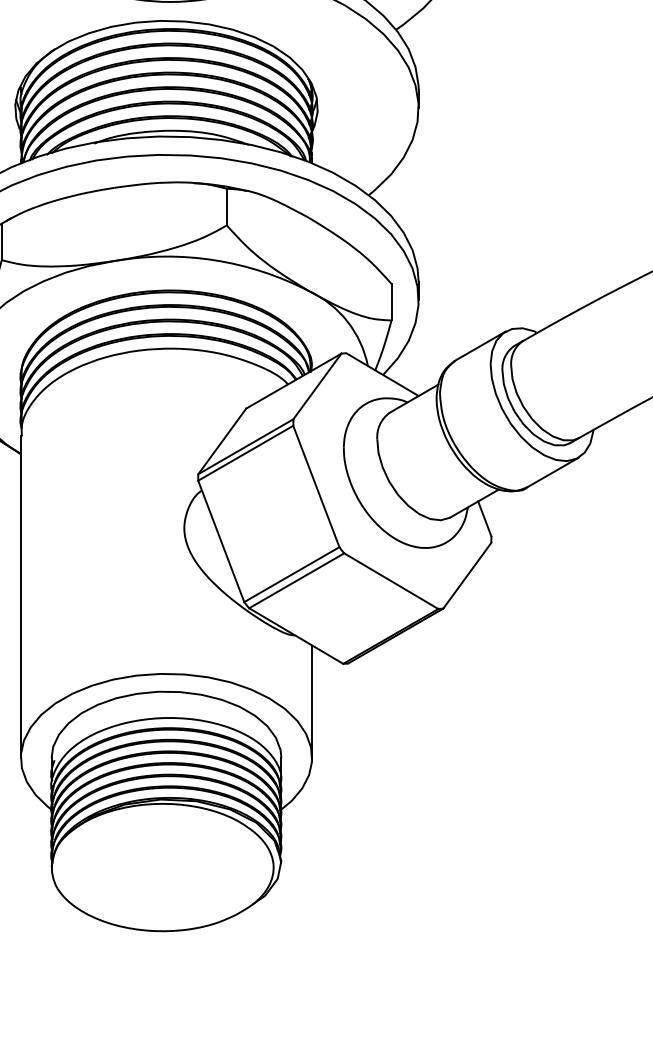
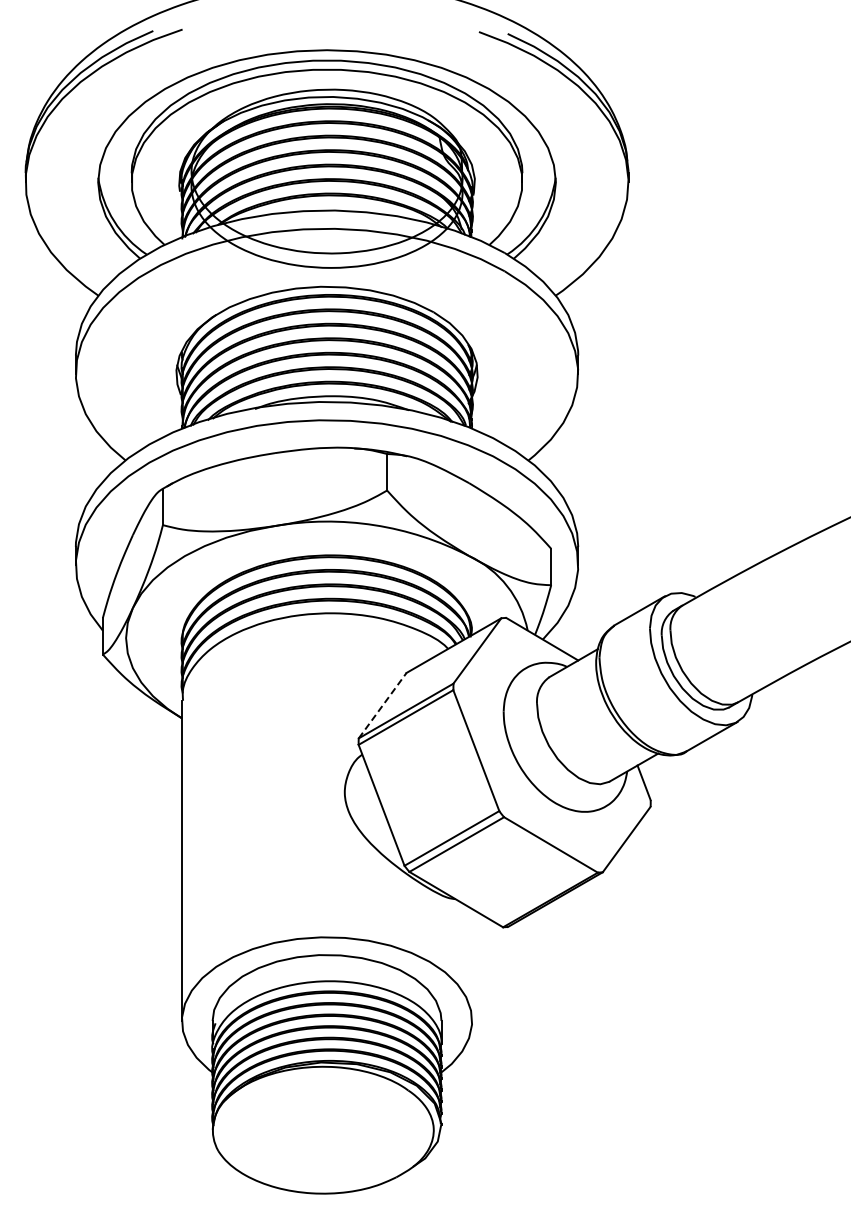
line: (222, 441) -> (382, 705), solid -> dashed
line: (312, 701) -> (472, 964), removed

